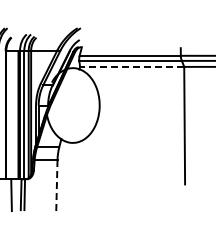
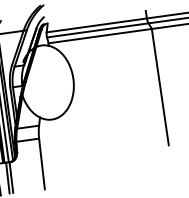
line: (131, 66) -> (99, 35), dashed -> solid
line: (56, 185) -> (41, 164), dashed -> solid

